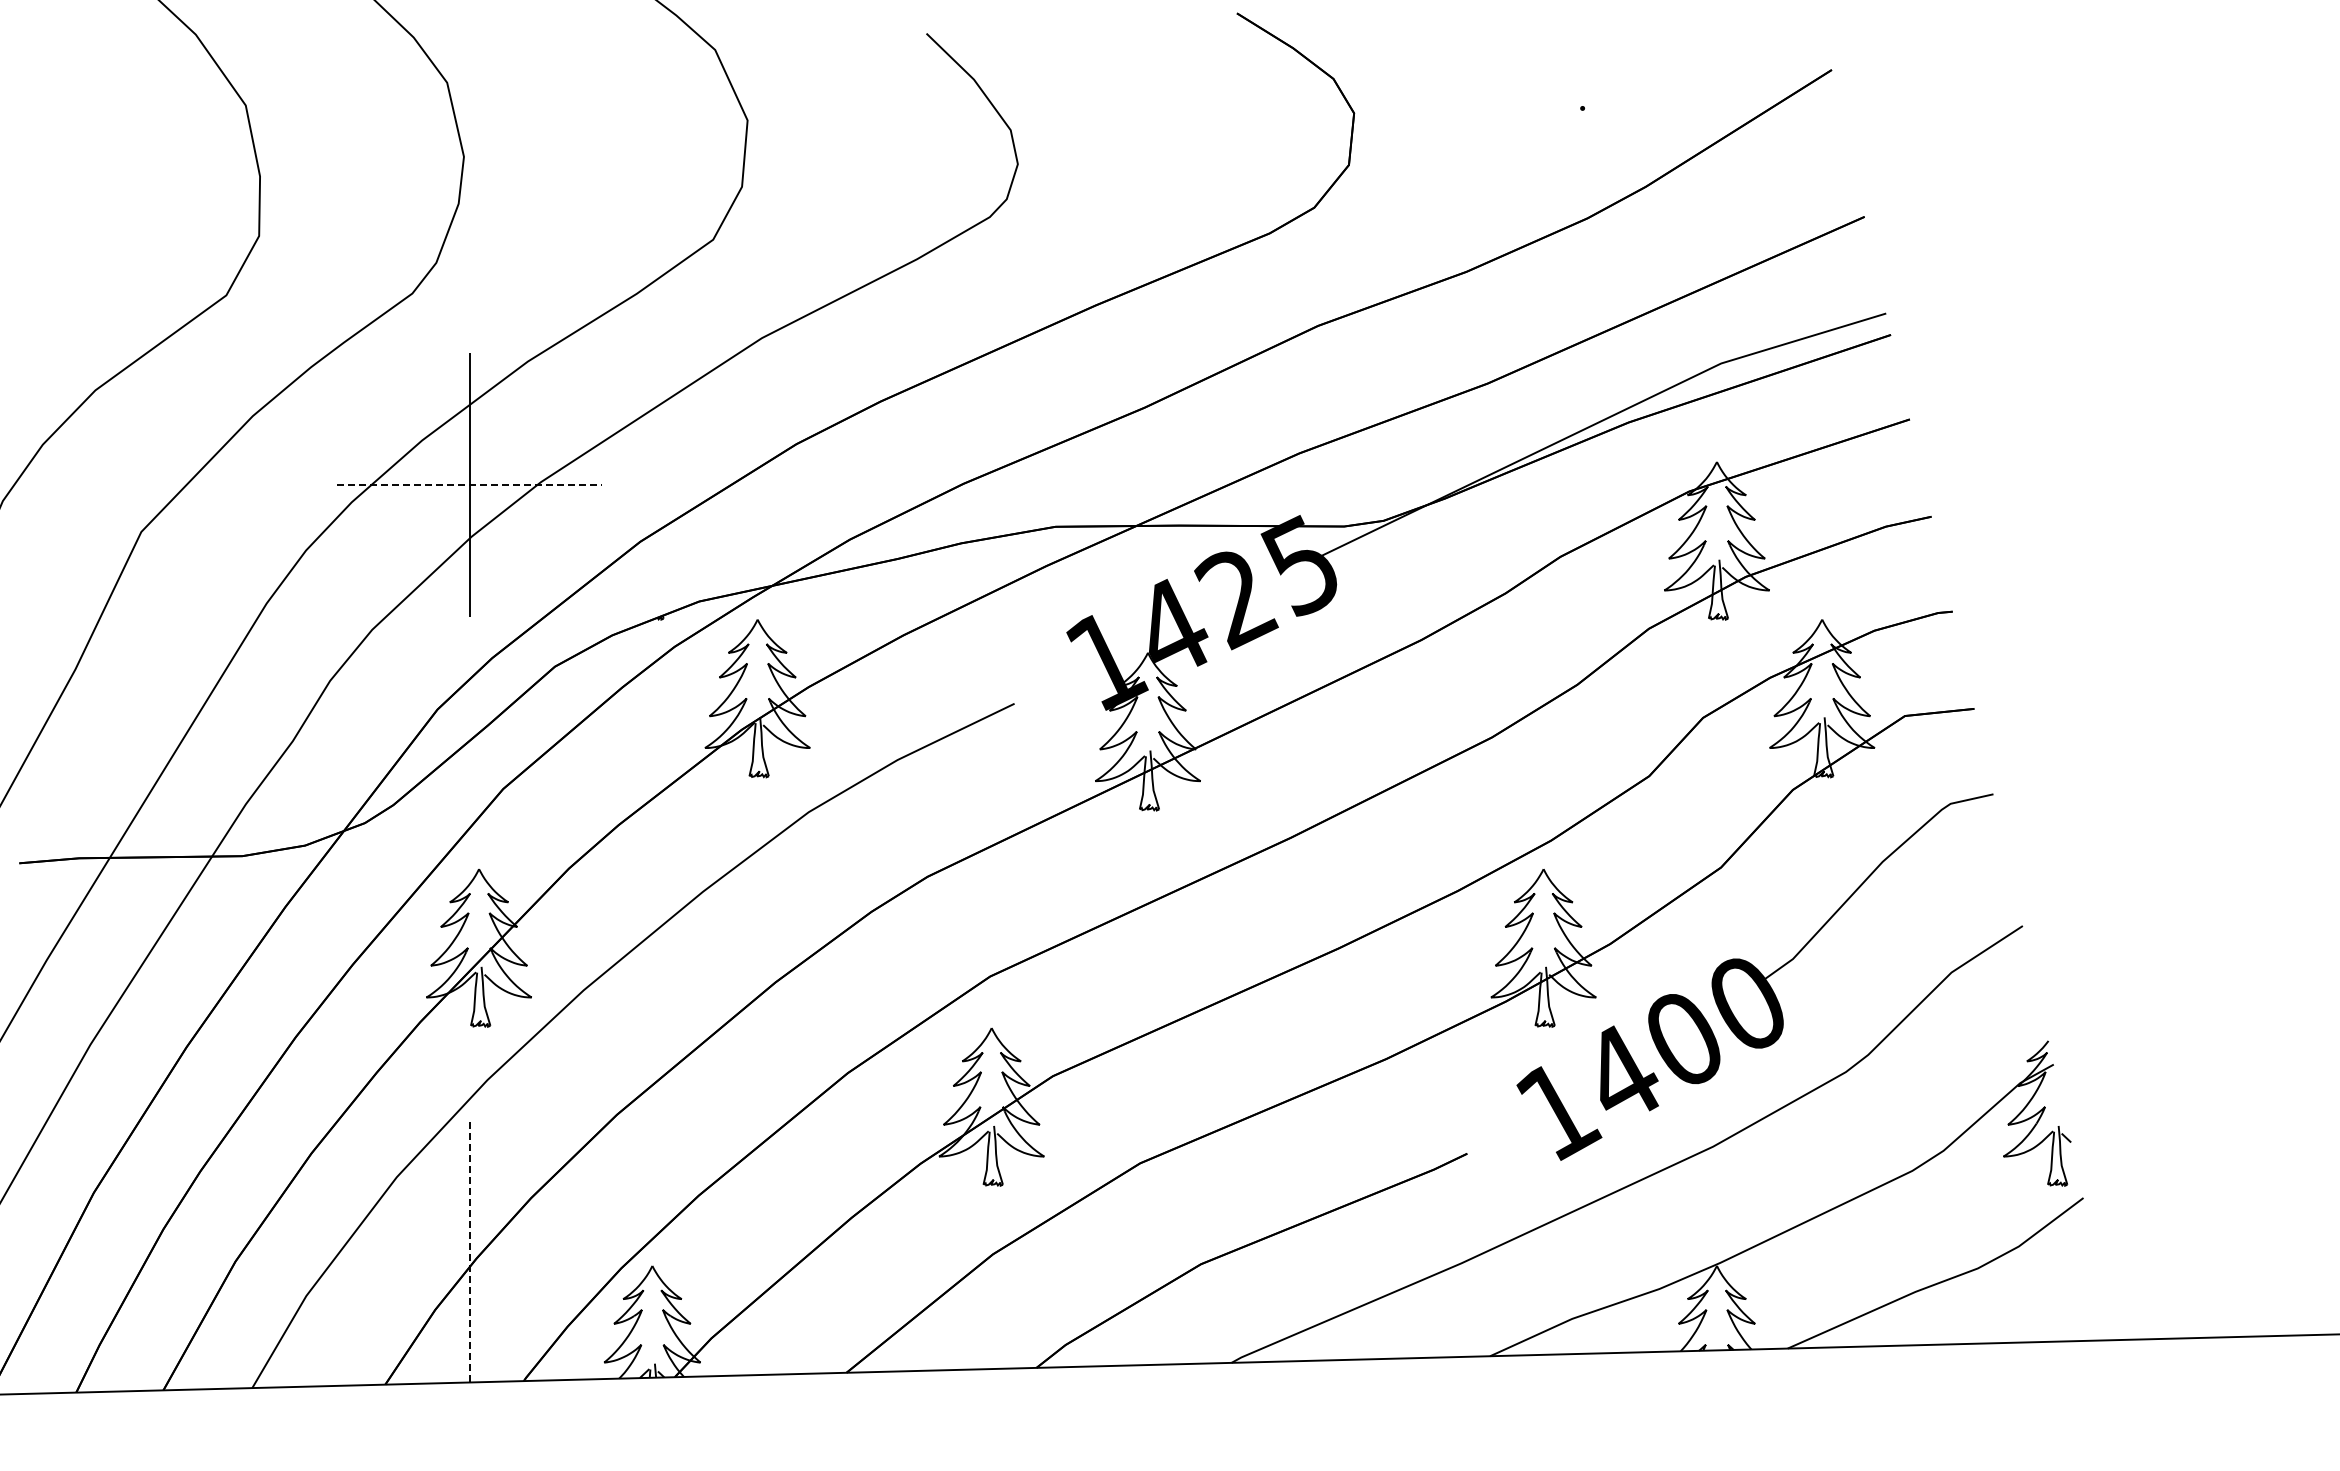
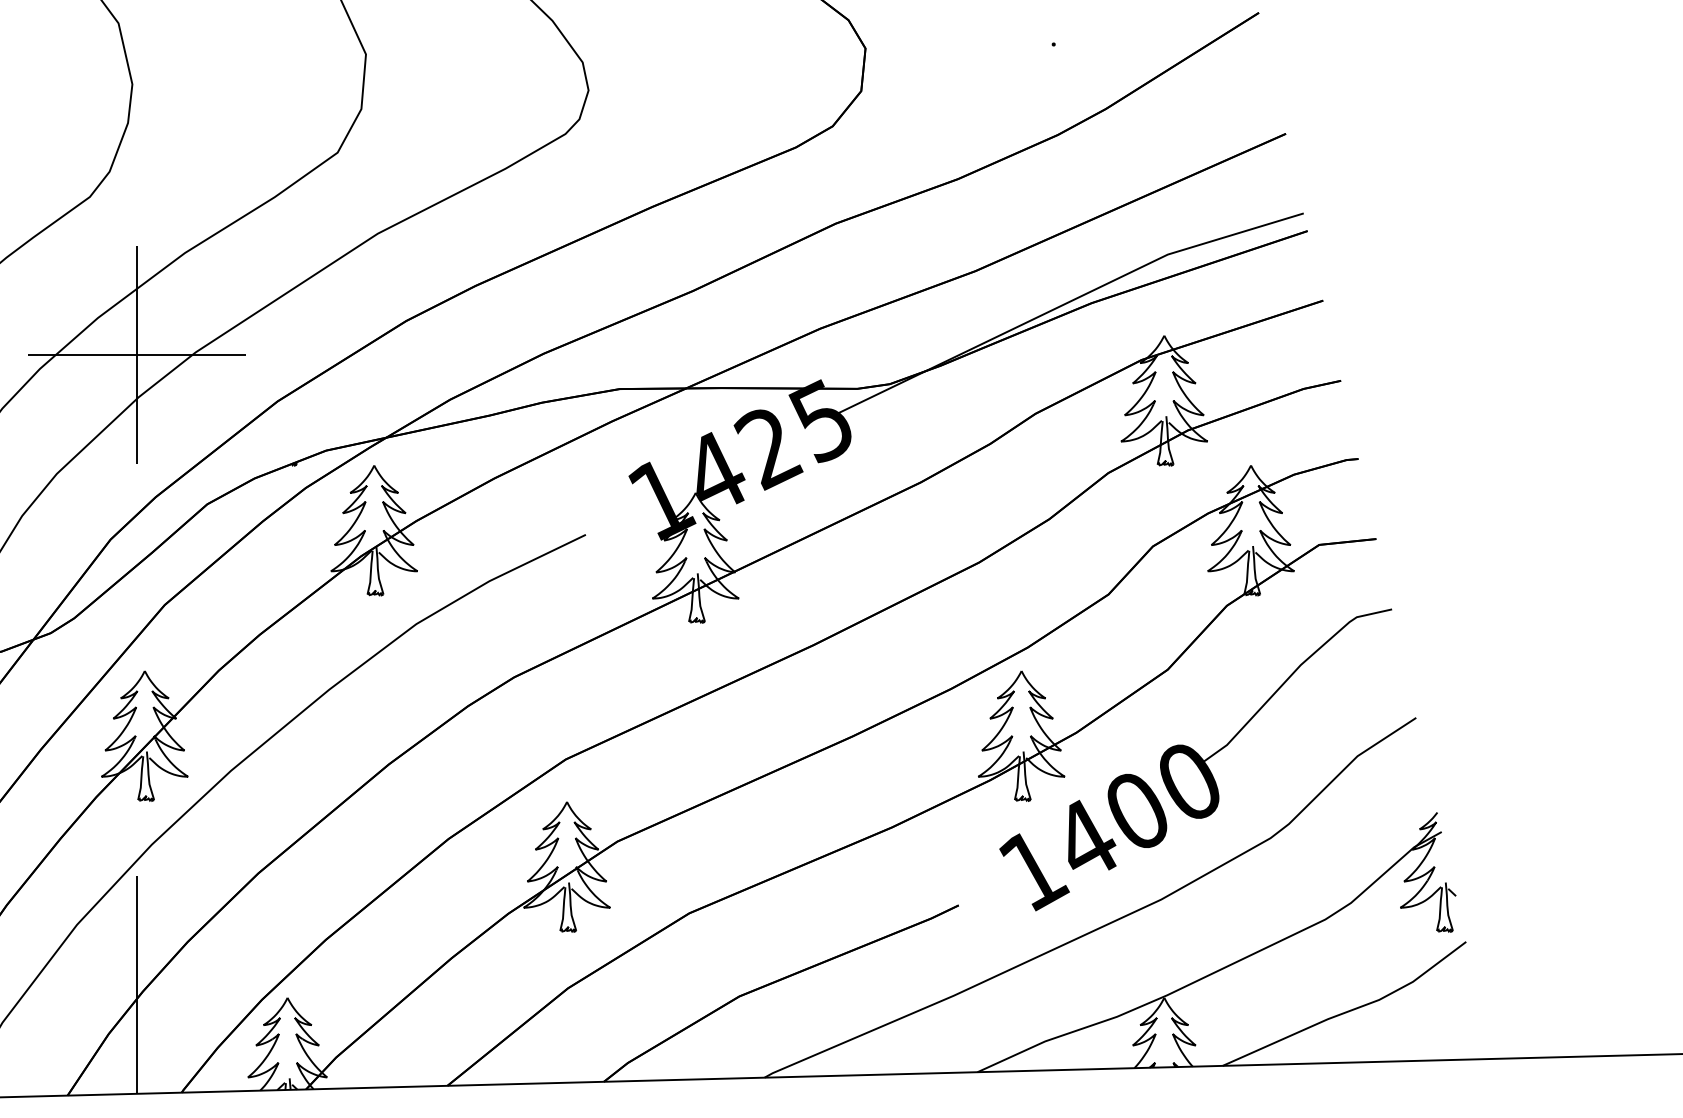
line: (470, 485) -> (137, 355), dashed -> solid
line: (469, 1249) -> (136, 984), dashed -> solid

